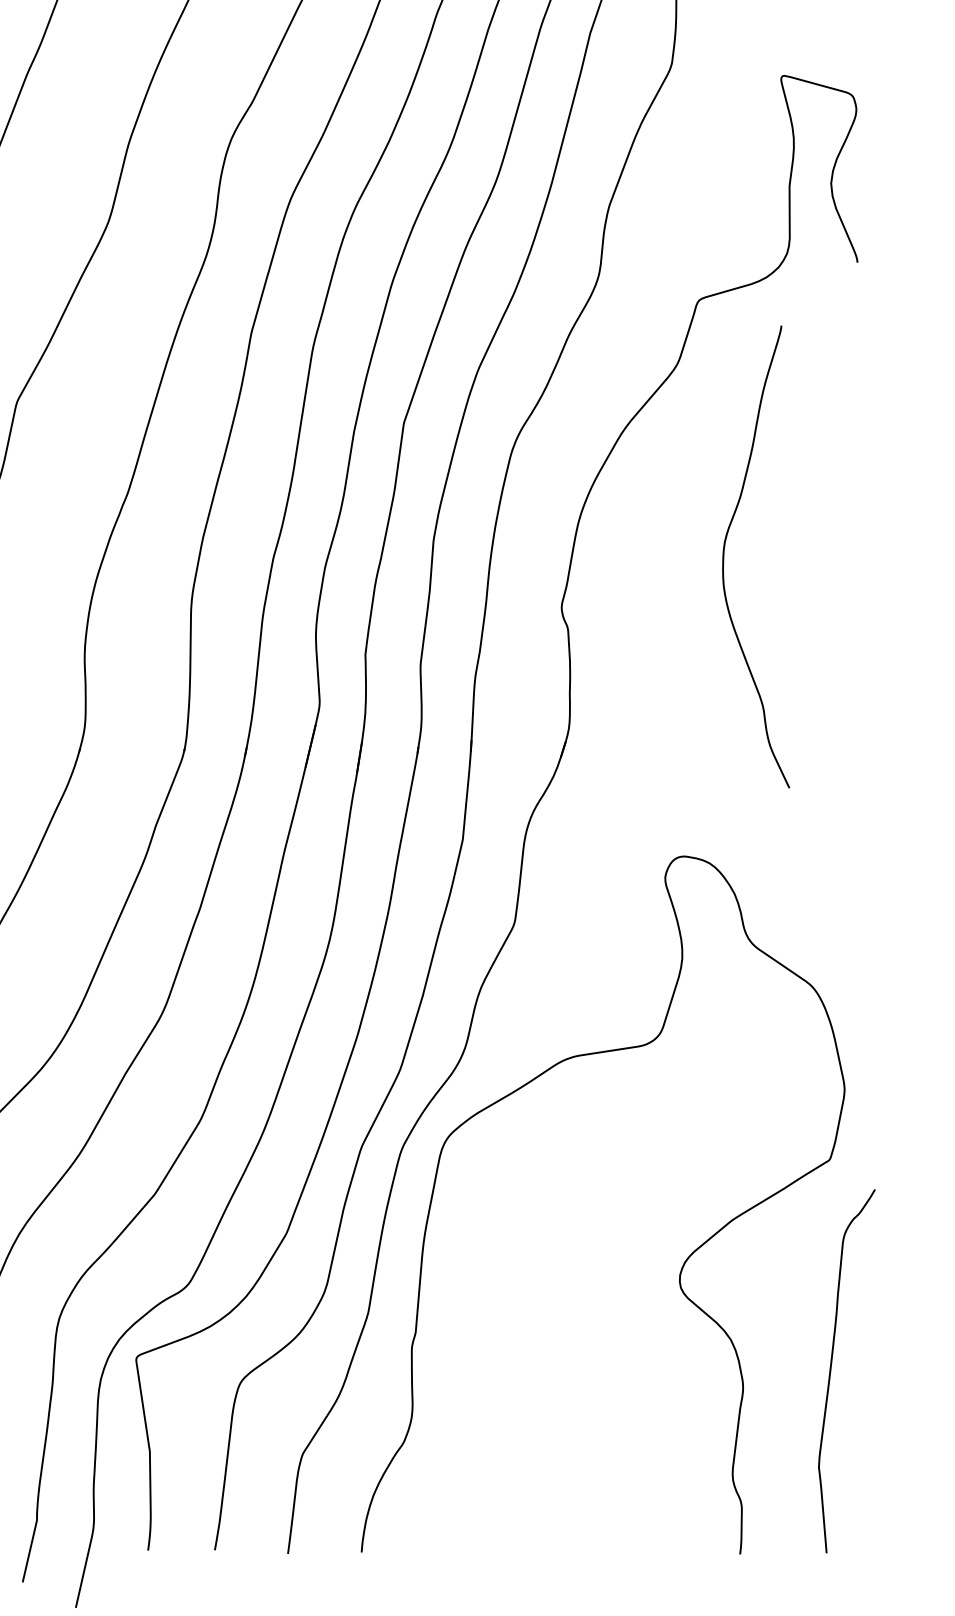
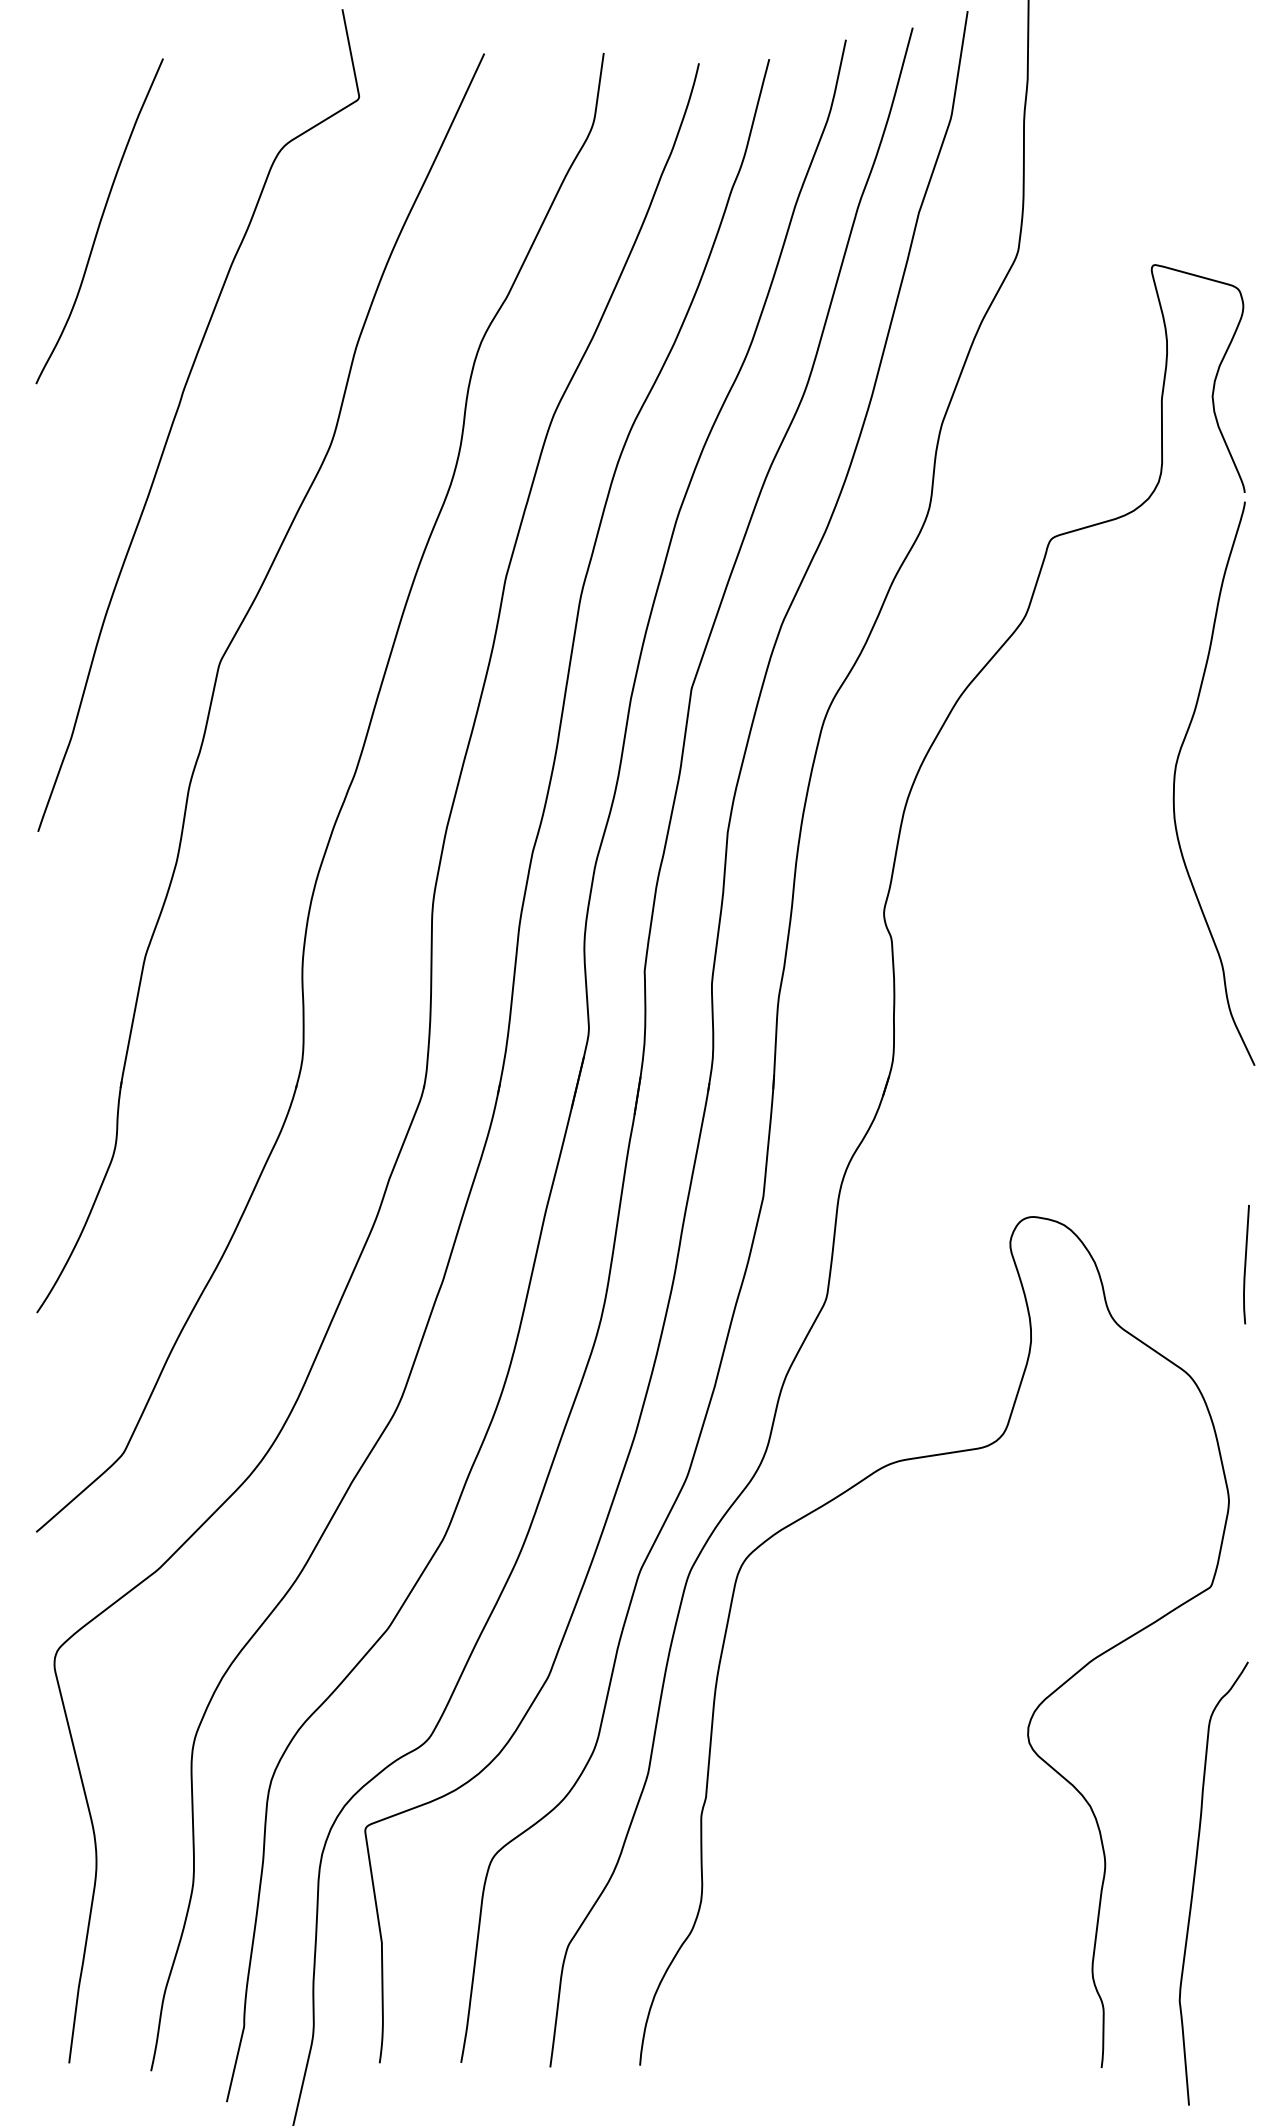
curve: (724, 555) -> (1175, 782), moved
line: (858, 895) -> (1246, 1264), added
curve: (831, 1366) -> (1195, 1877), moved

